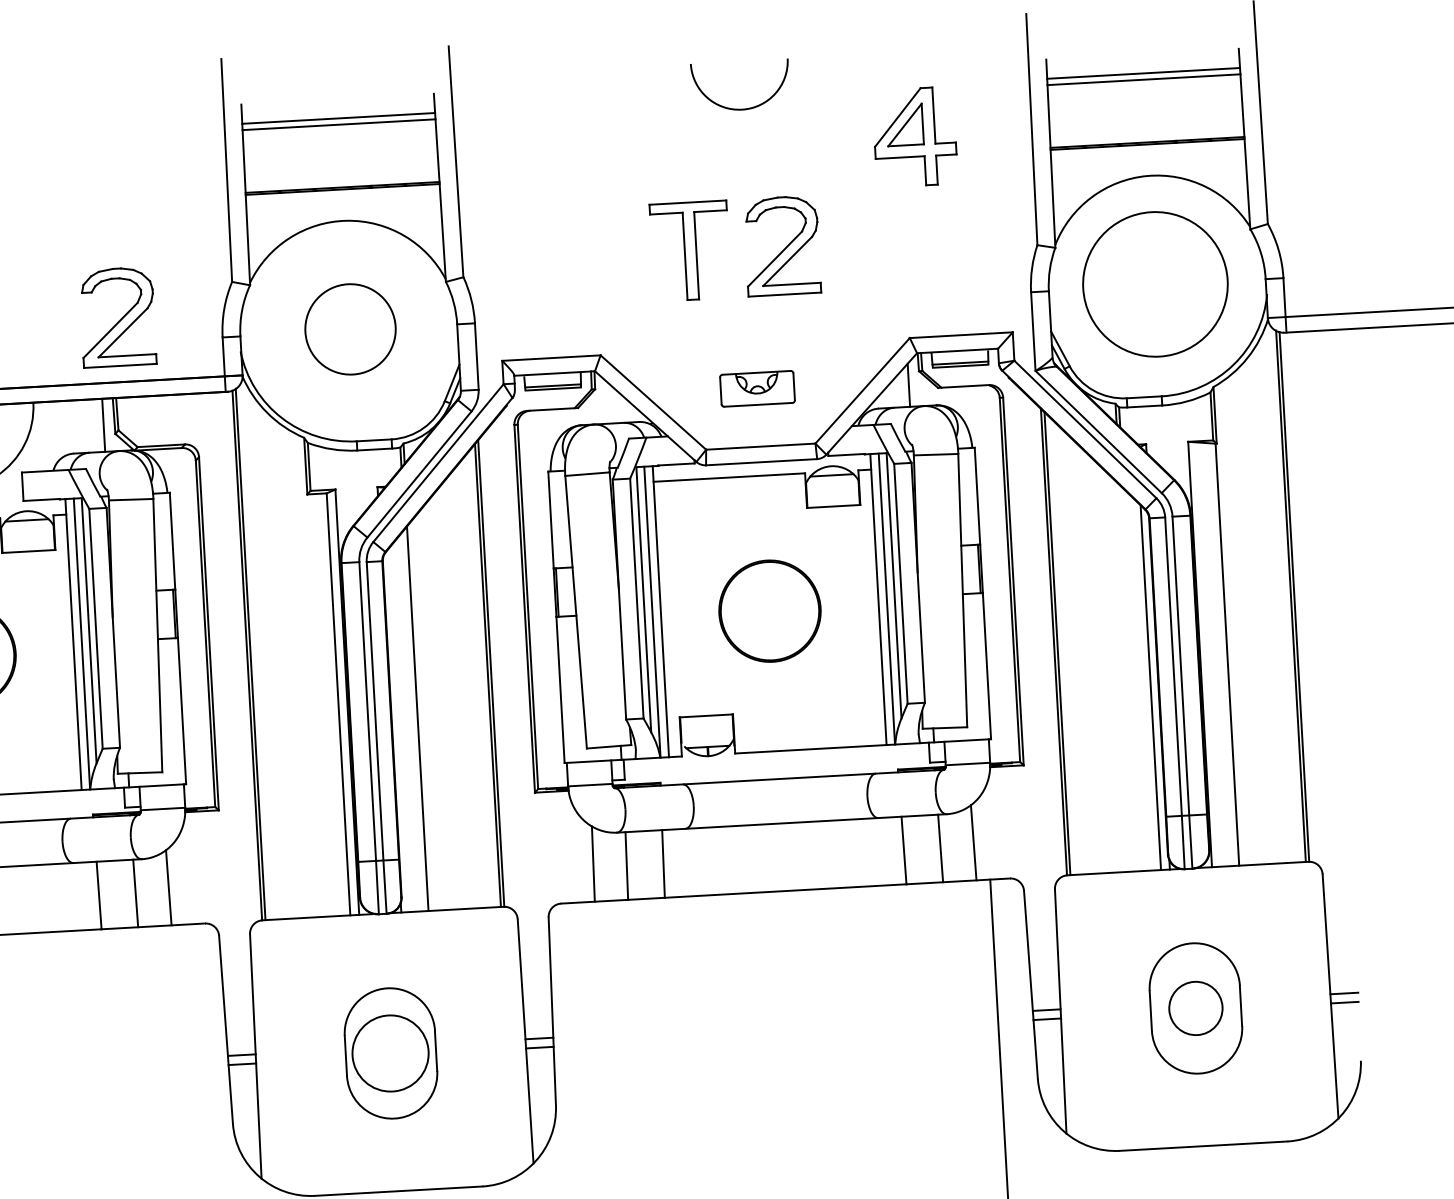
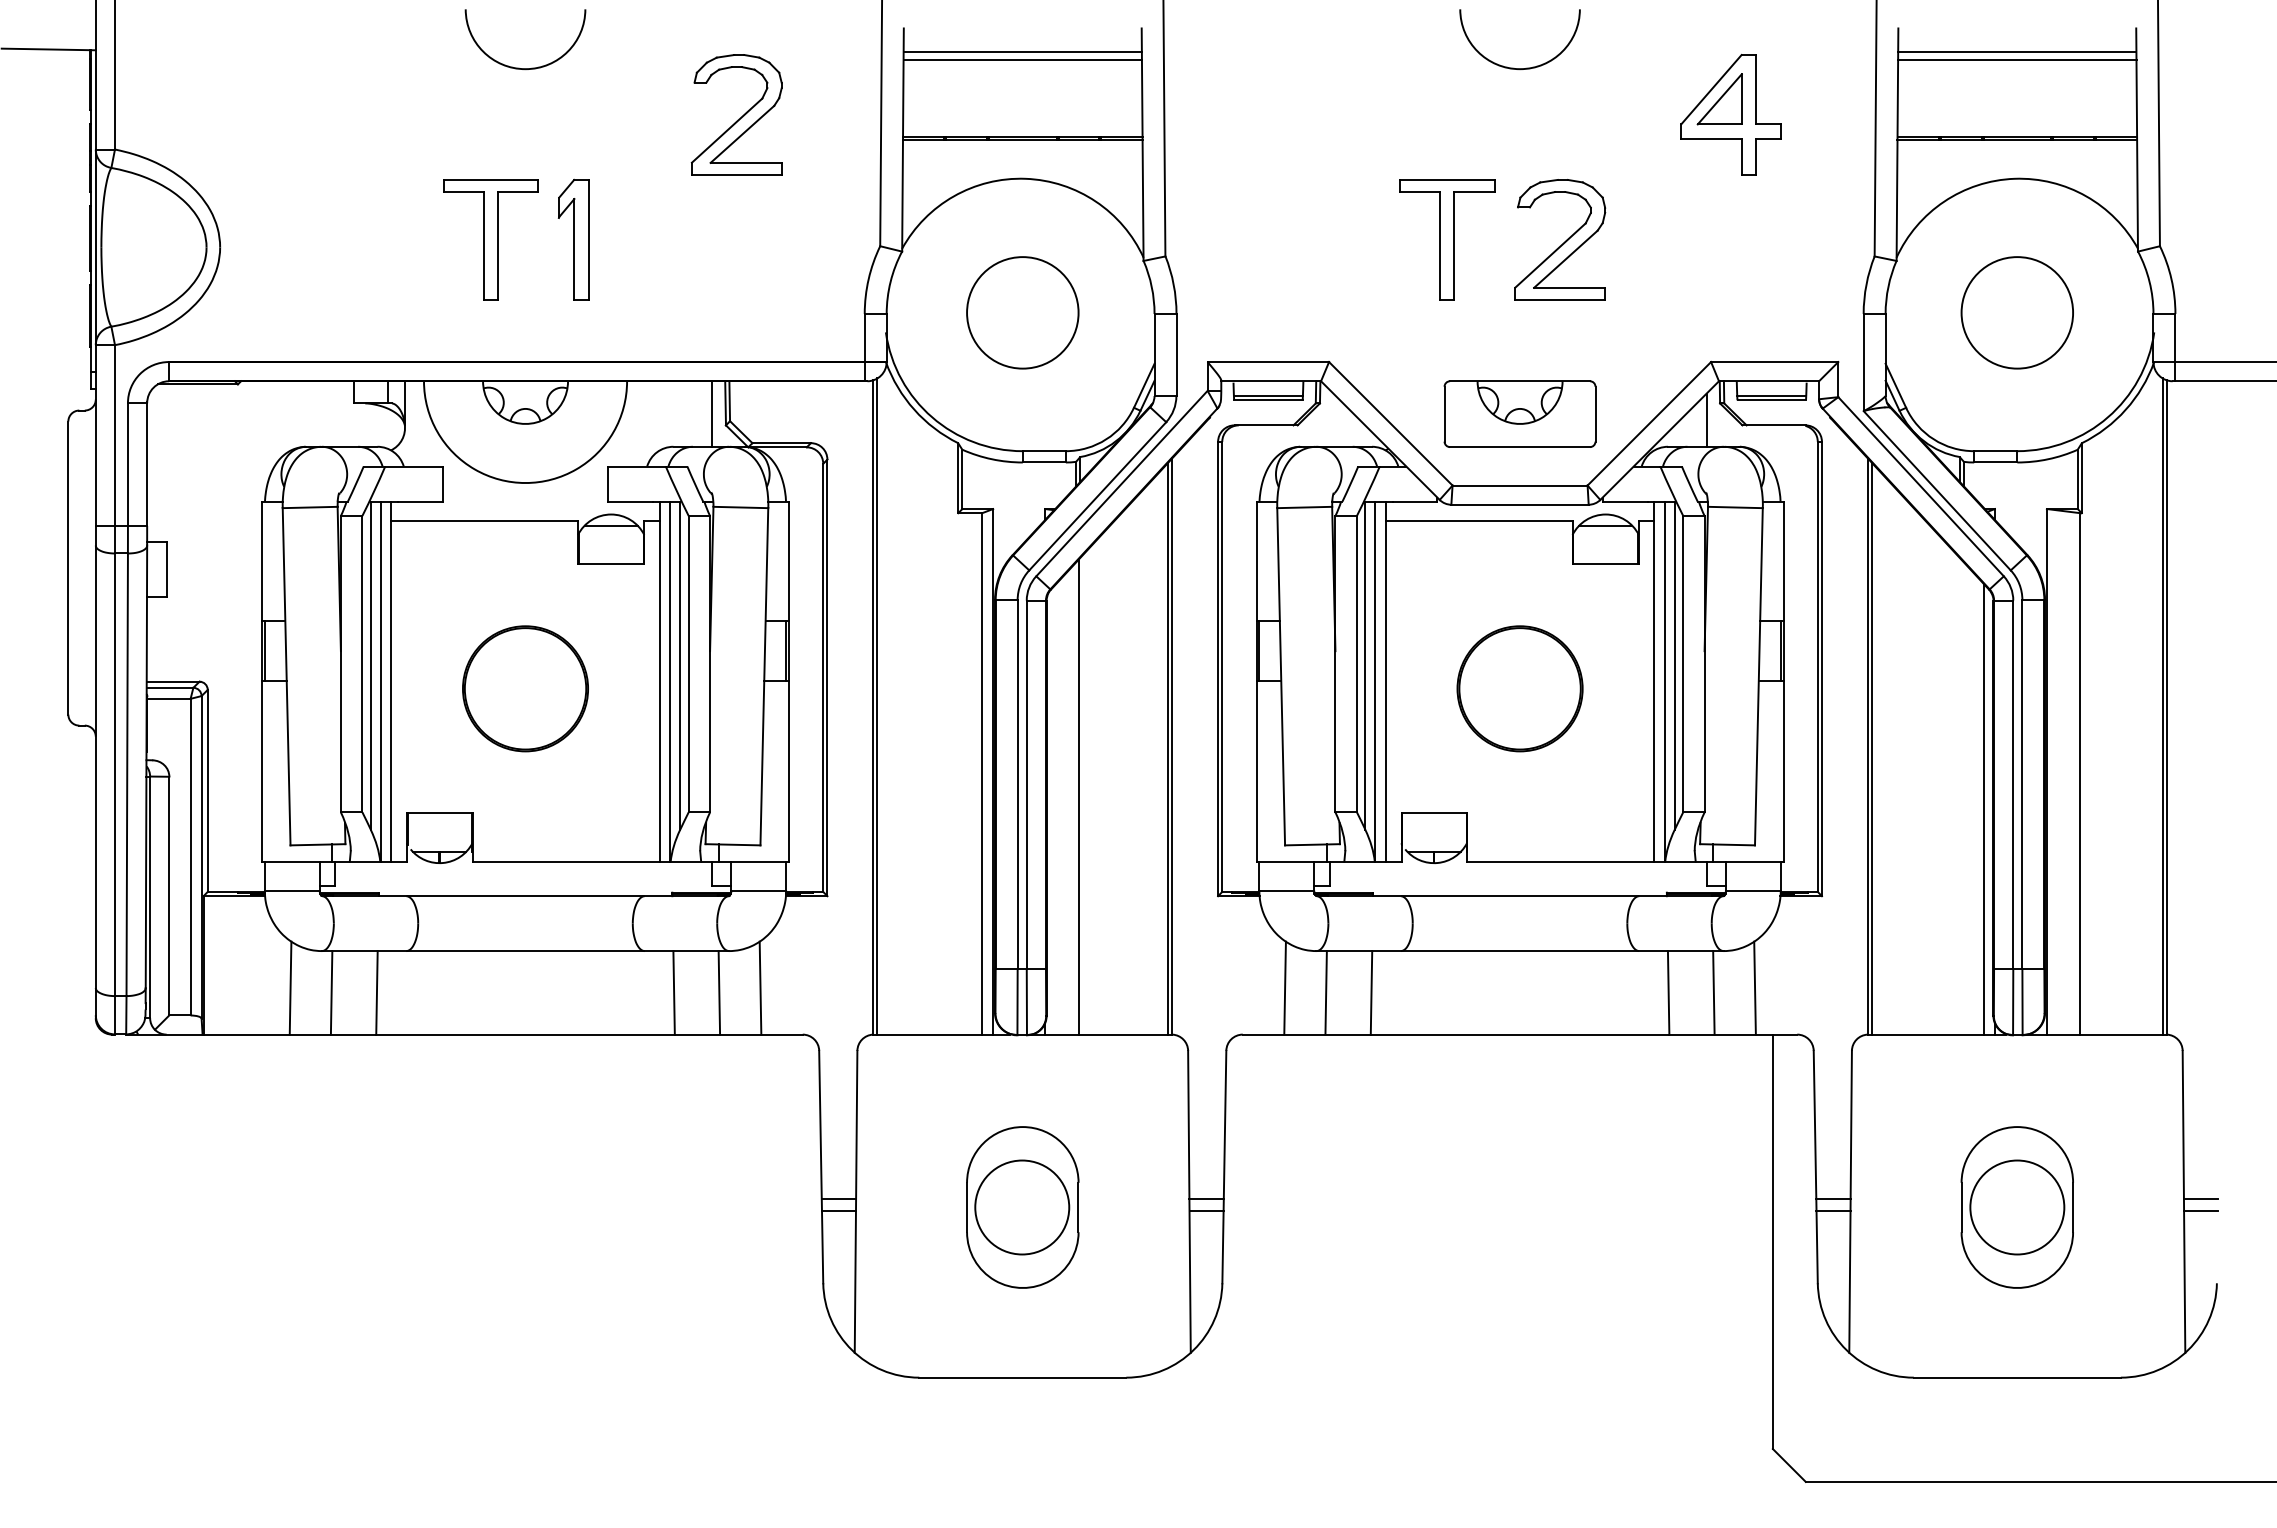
circle: (1155, 284) -> (2017, 312), size x0.62
part: (117, 316) -> (736, 114), moved
part: (757, 388) -> (1519, 413), size x1.67
circle: (1196, 1008) -> (2017, 1207), size x1.43

